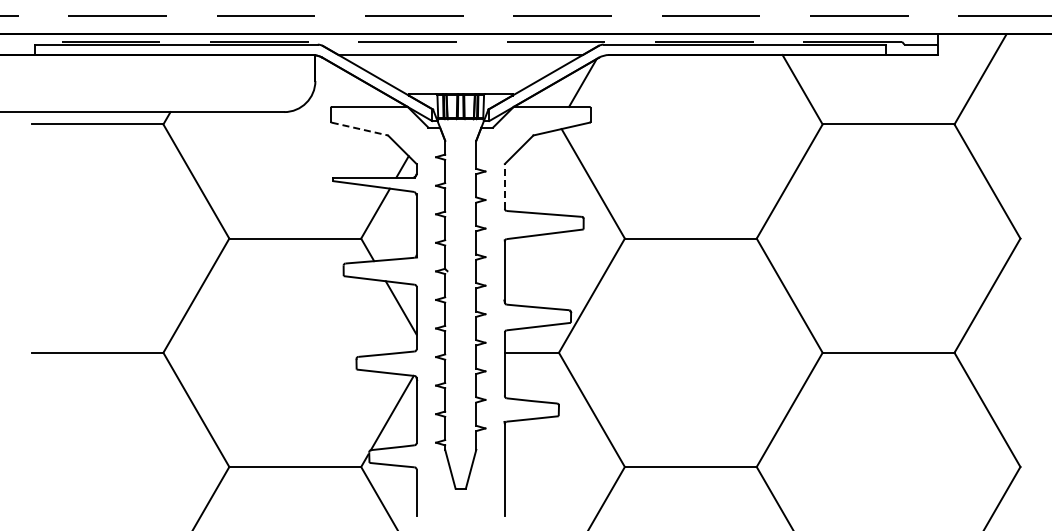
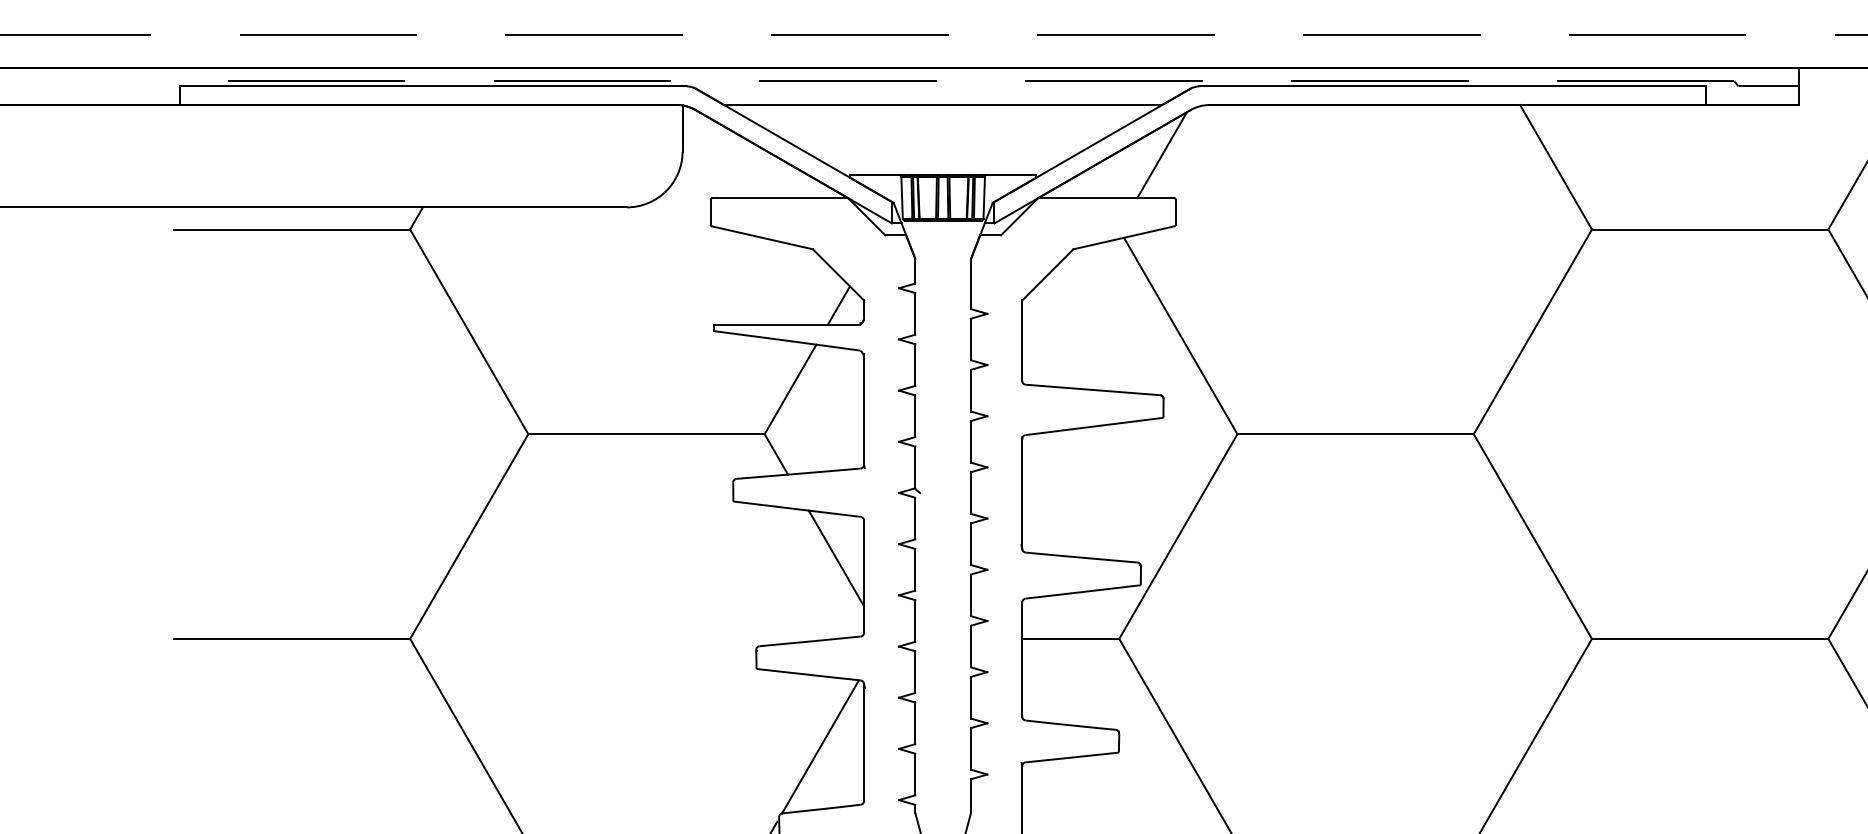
line: (359, 129) -> (761, 238), dashed -> solid
line: (504, 185) -> (1021, 338), dashed -> solid

